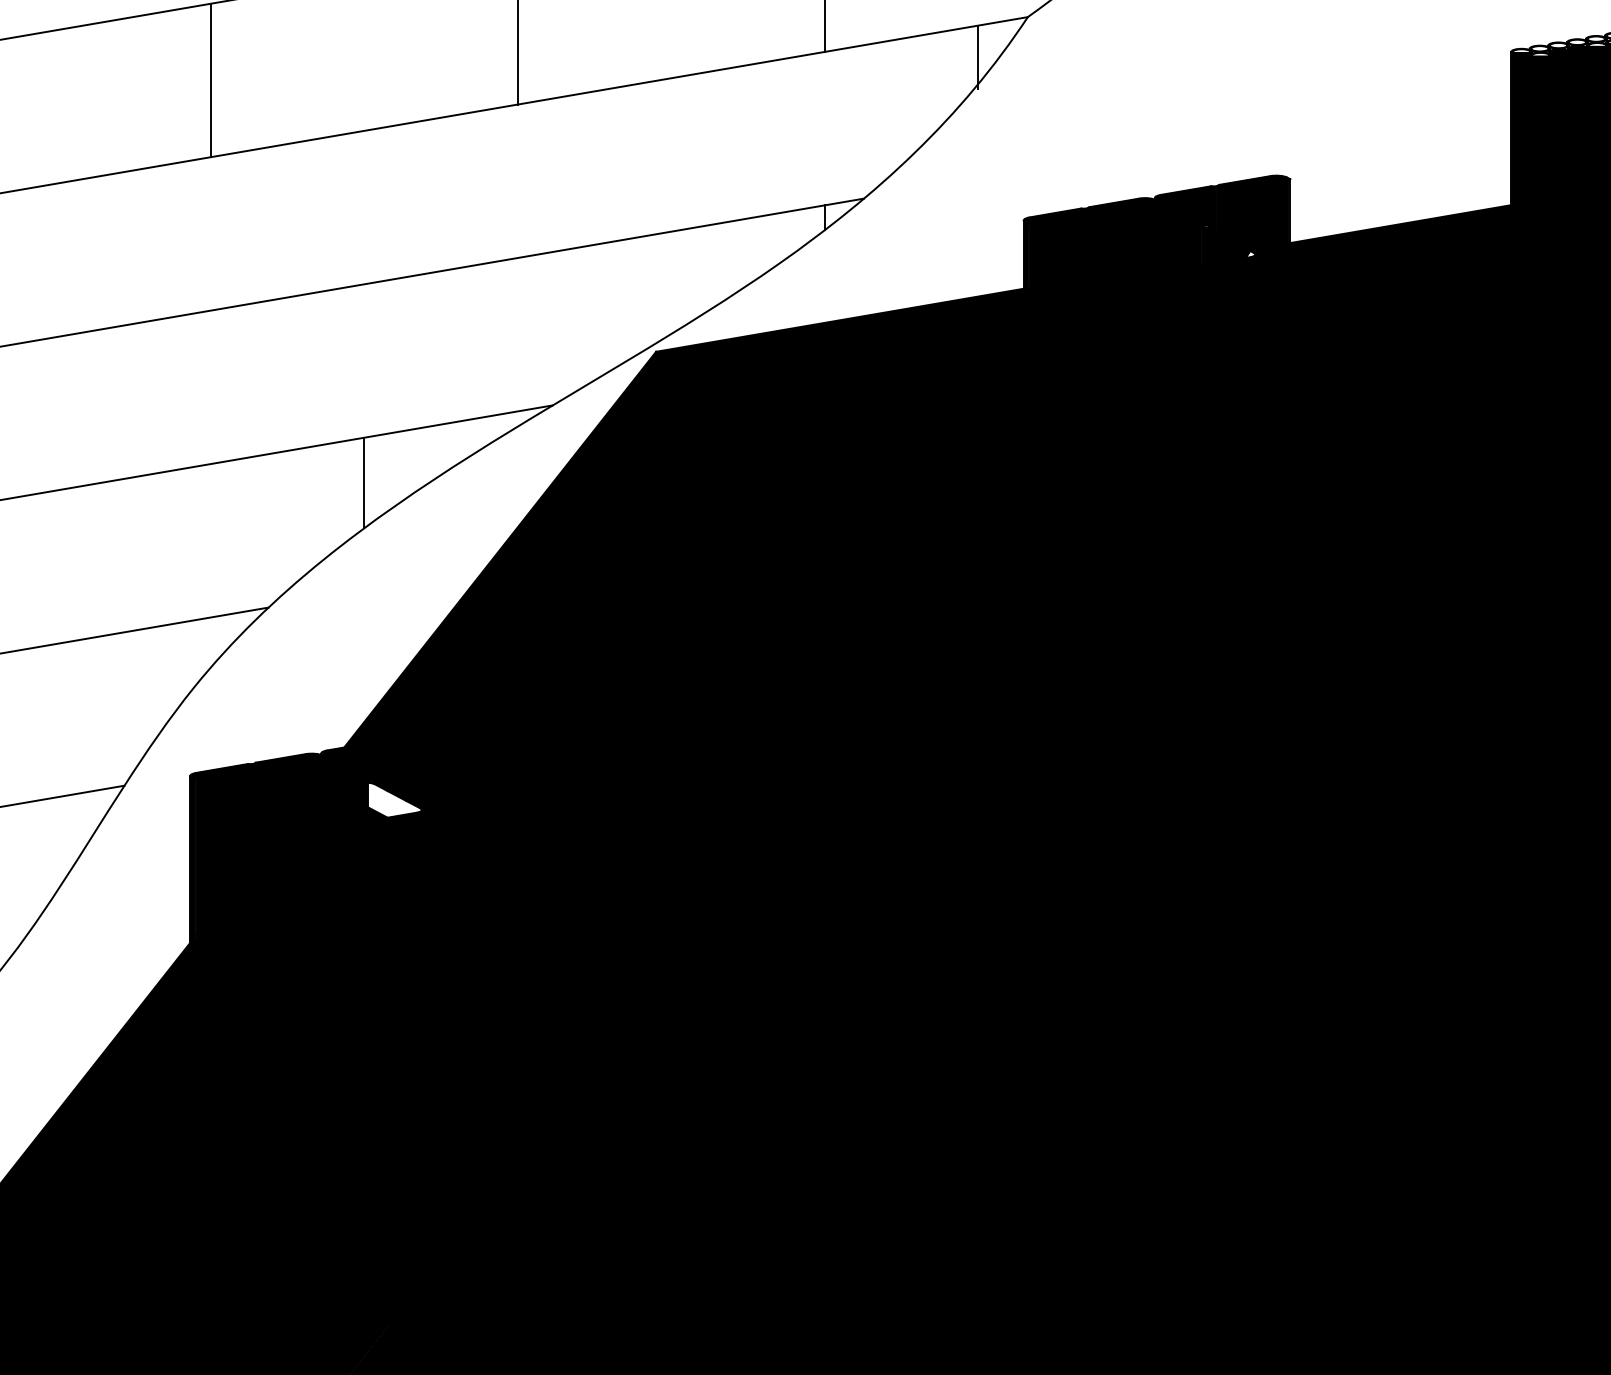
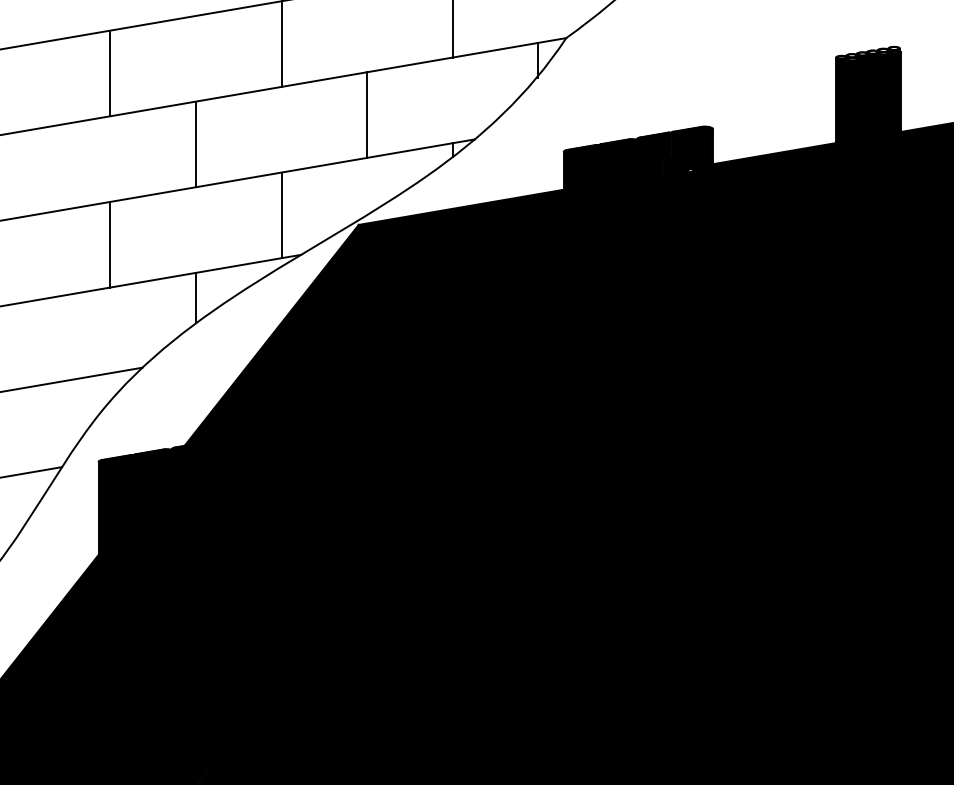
line: (671, 153) -> (367, 114), added
line: (363, 207) -> (195, 144), added
line: (517, 334) -> (281, 215), added
line: (211, 386) -> (110, 244), added
fill: (394, 800) -> (212, 475), added

